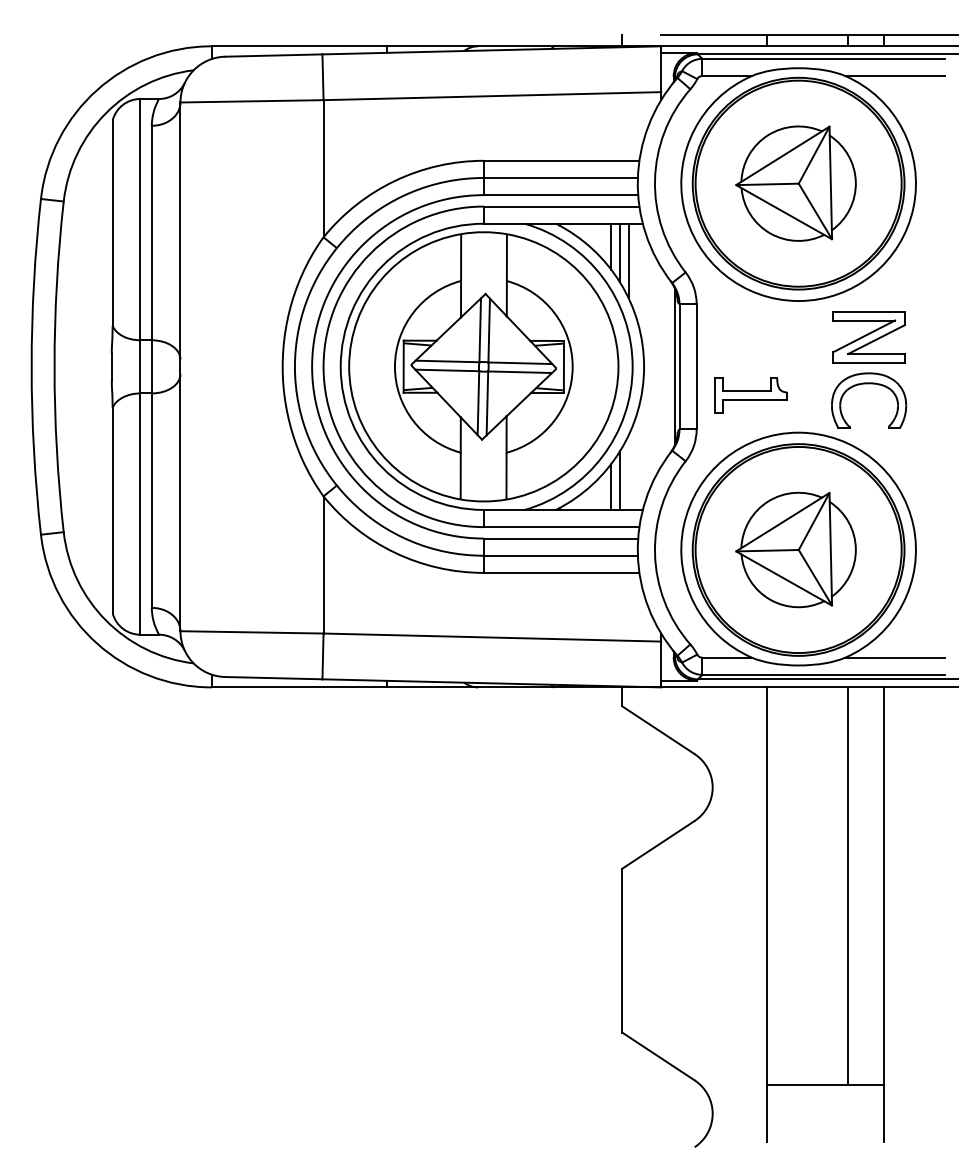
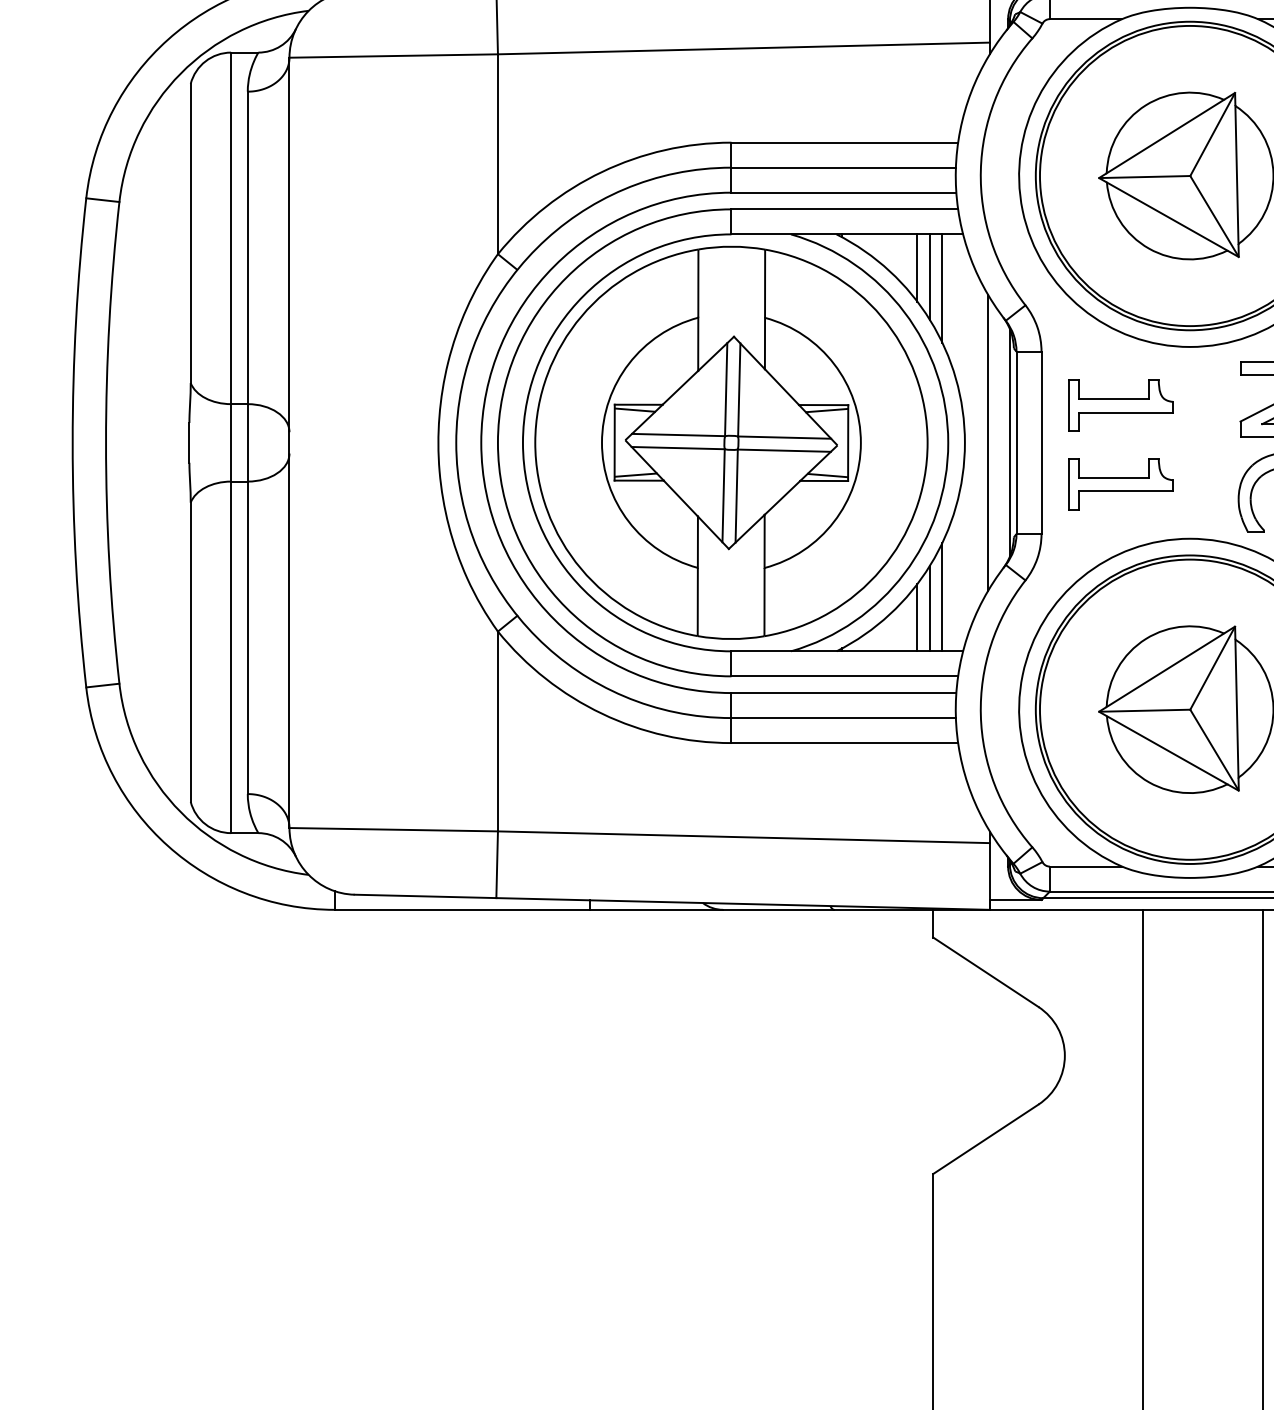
part: (750, 341) -> (1119, 405), added
line: (660, 366) -> (988, 442), added
line: (628, 472) -> (942, 596), added

